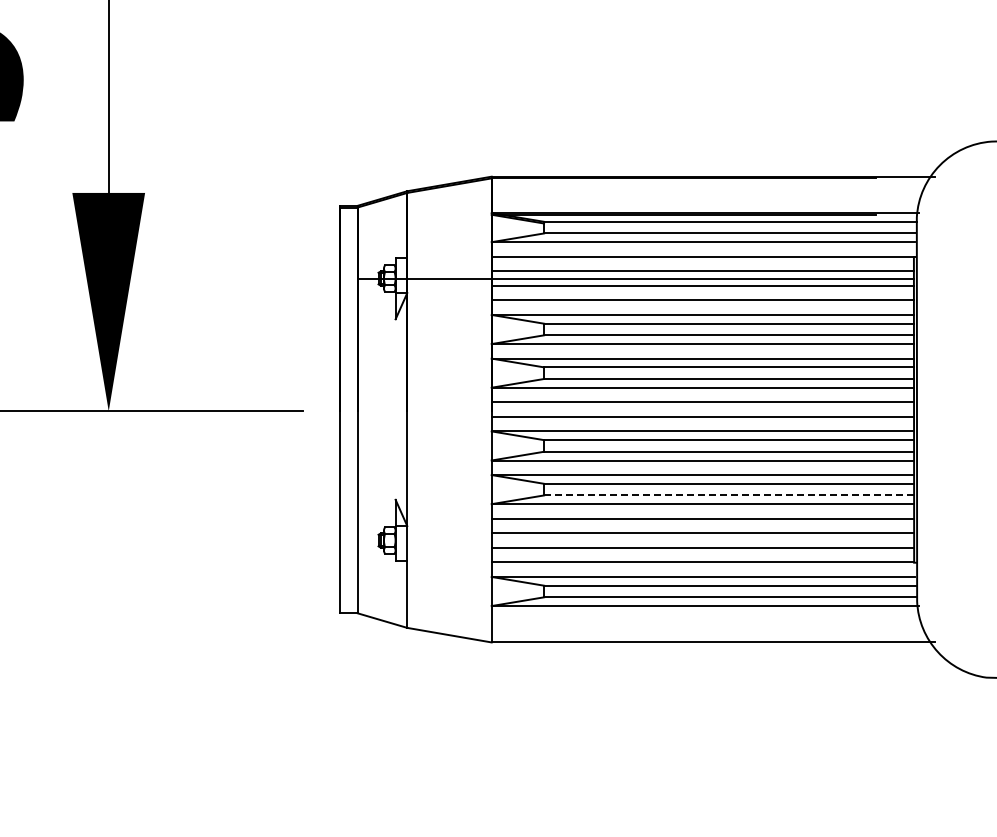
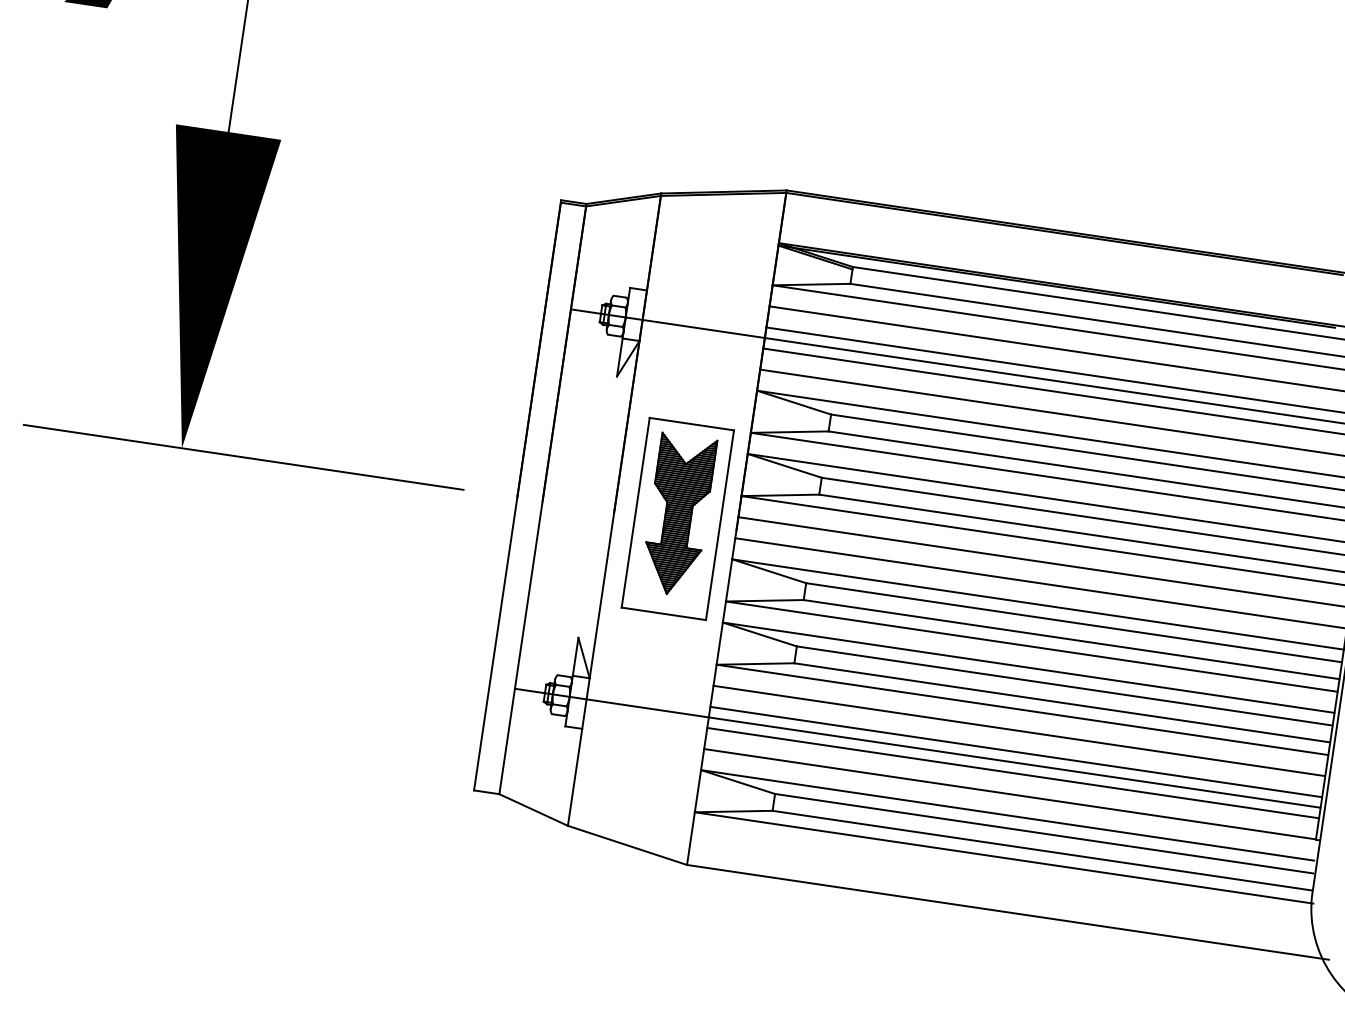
part: (450, 409) -> (677, 518), added
line: (729, 495) -> (1062, 703), dashed -> solid
line: (635, 540) -> (917, 748), added

